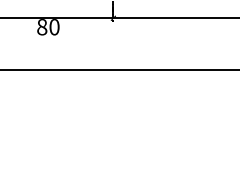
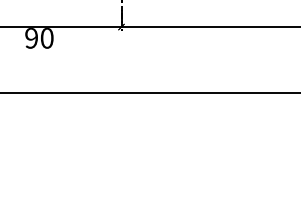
text: (42, 27) -> (31, 38), 80 -> 90

